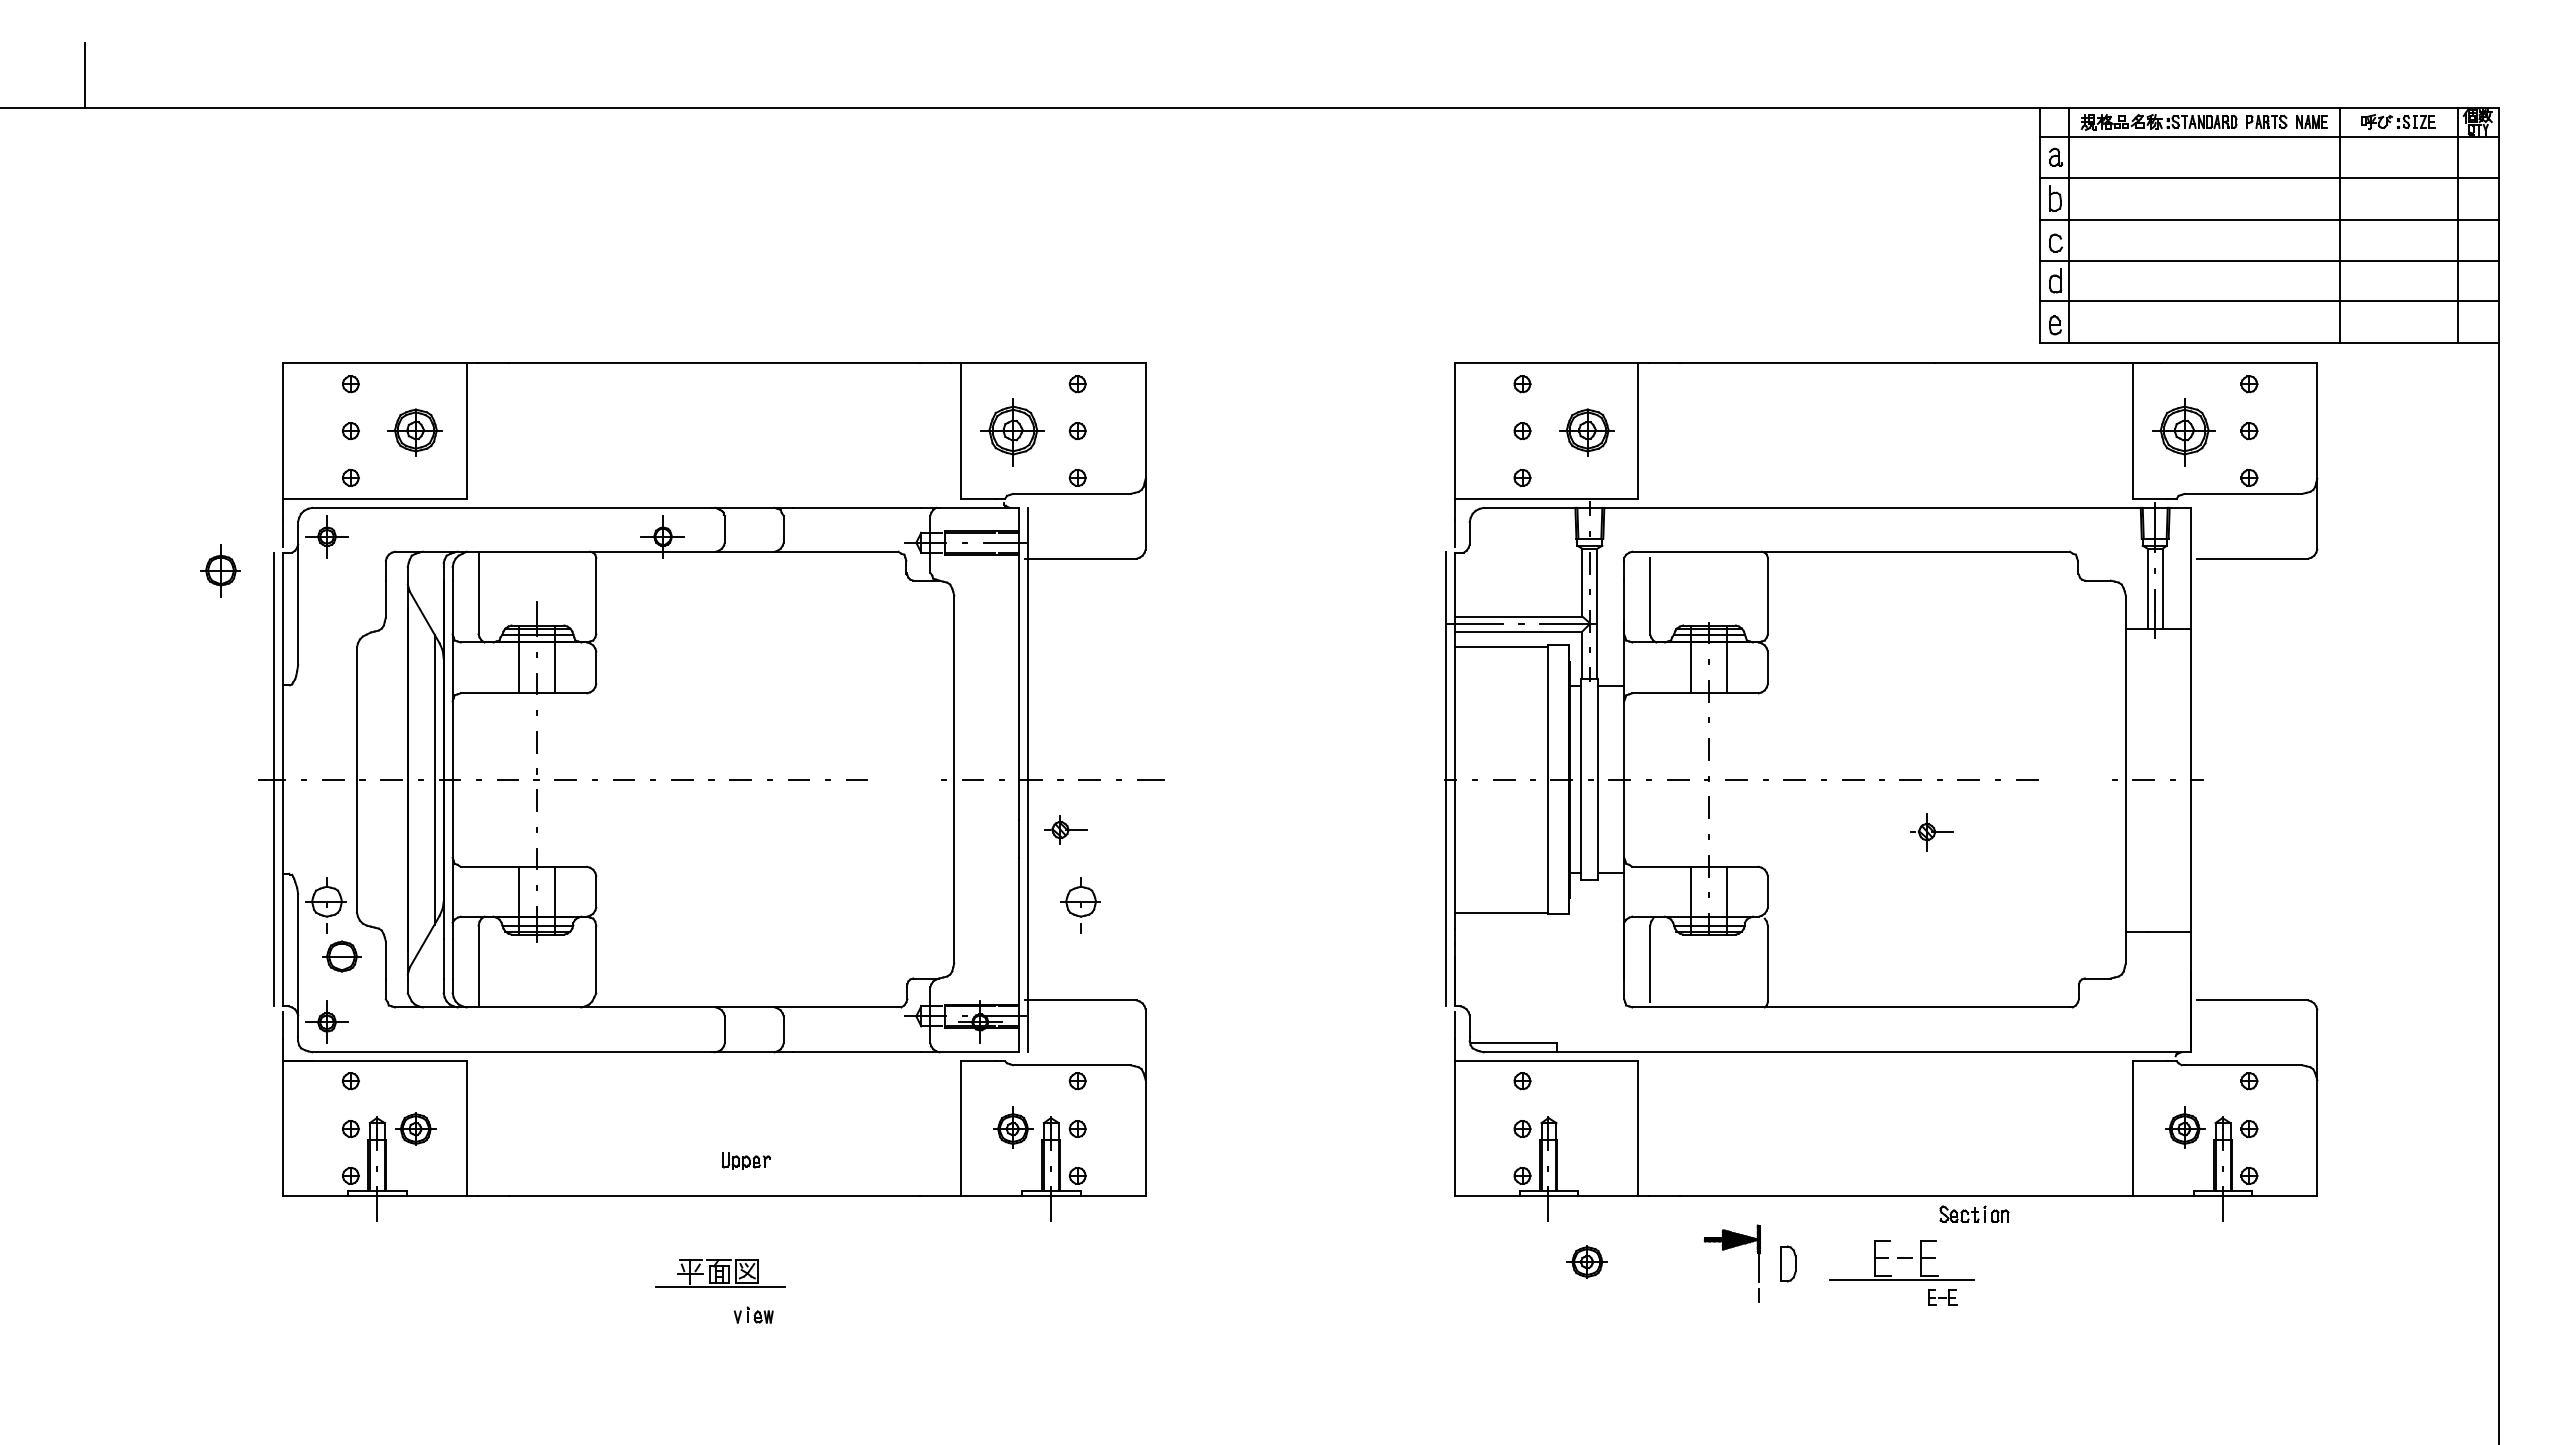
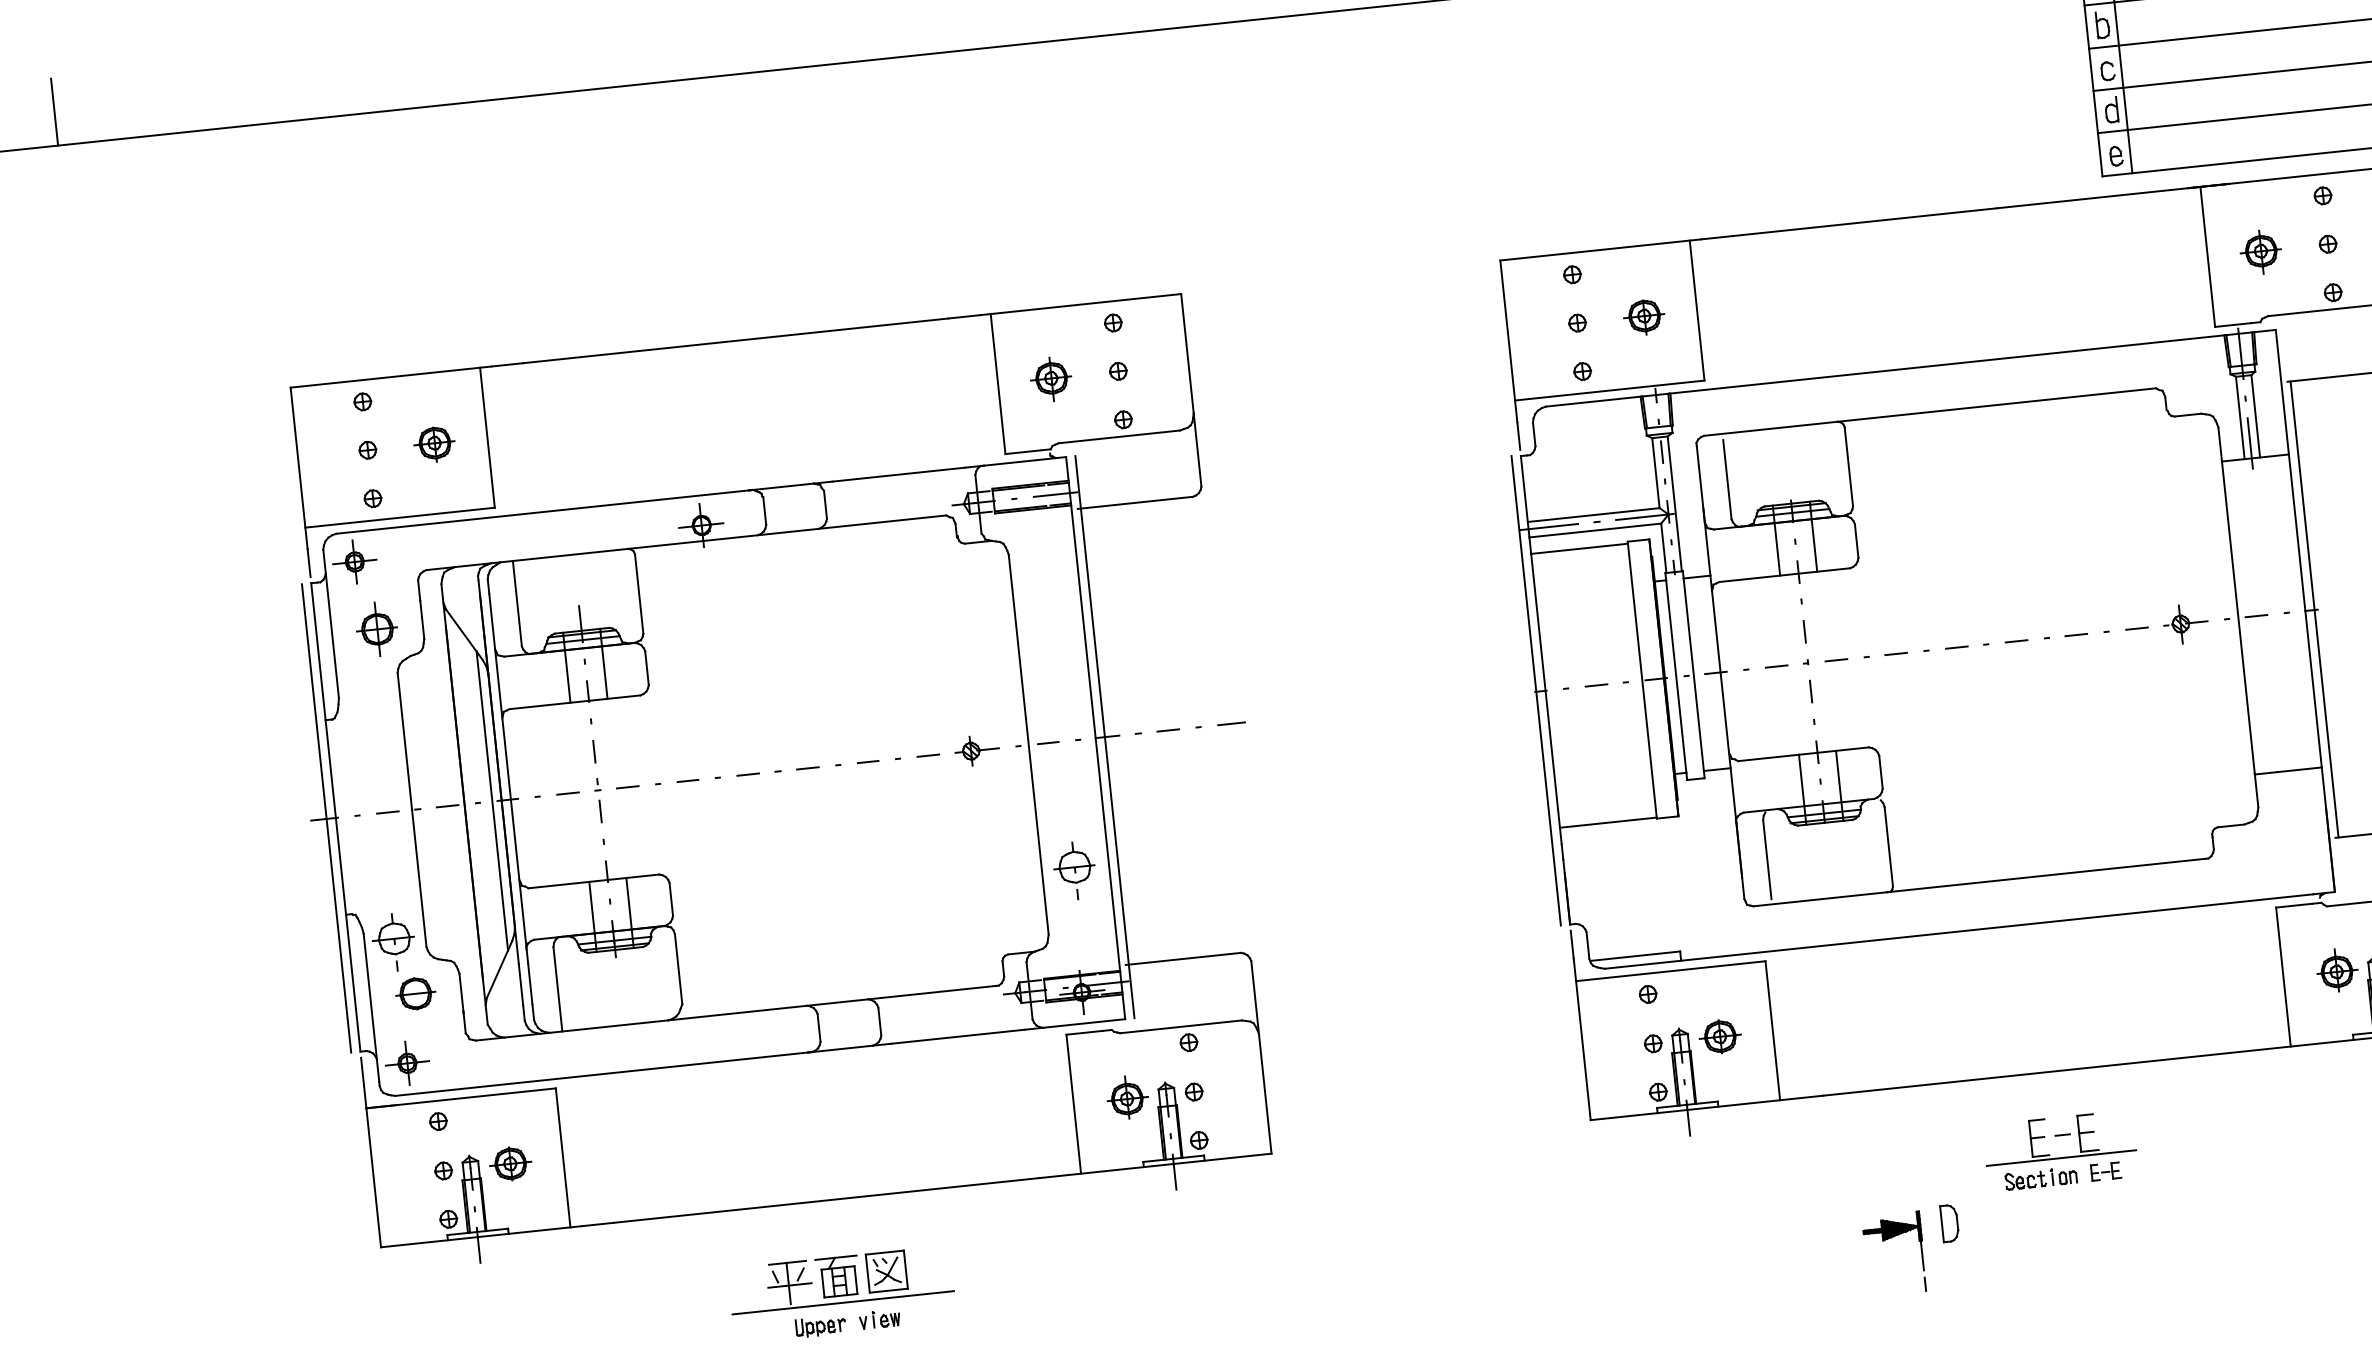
part: (1012, 431) -> (1051, 378), size x0.62
part: (2184, 431) -> (2261, 251), size x0.62
part: (415, 432) -> (434, 444), size x0.71
part: (1586, 432) -> (1643, 317), size x0.71
part: (220, 570) -> (376, 629), moved
line: (2199, 779) -> (2314, 609), added
part: (1065, 829) -> (976, 750), moved
part: (1931, 832) -> (2185, 624), moved
part: (1080, 905) -> (1074, 871), moved
part: (746, 1160) -> (820, 1325), moved
part: (1974, 1213) -> (2041, 1177), moved
part: (1727, 1249) -> (1887, 1239), moved
part: (1586, 1261) -> (1719, 1036), moved
part: (1788, 1263) -> (1949, 1222), moved
part: (720, 1273) -> (840, 1279), size x1.67

